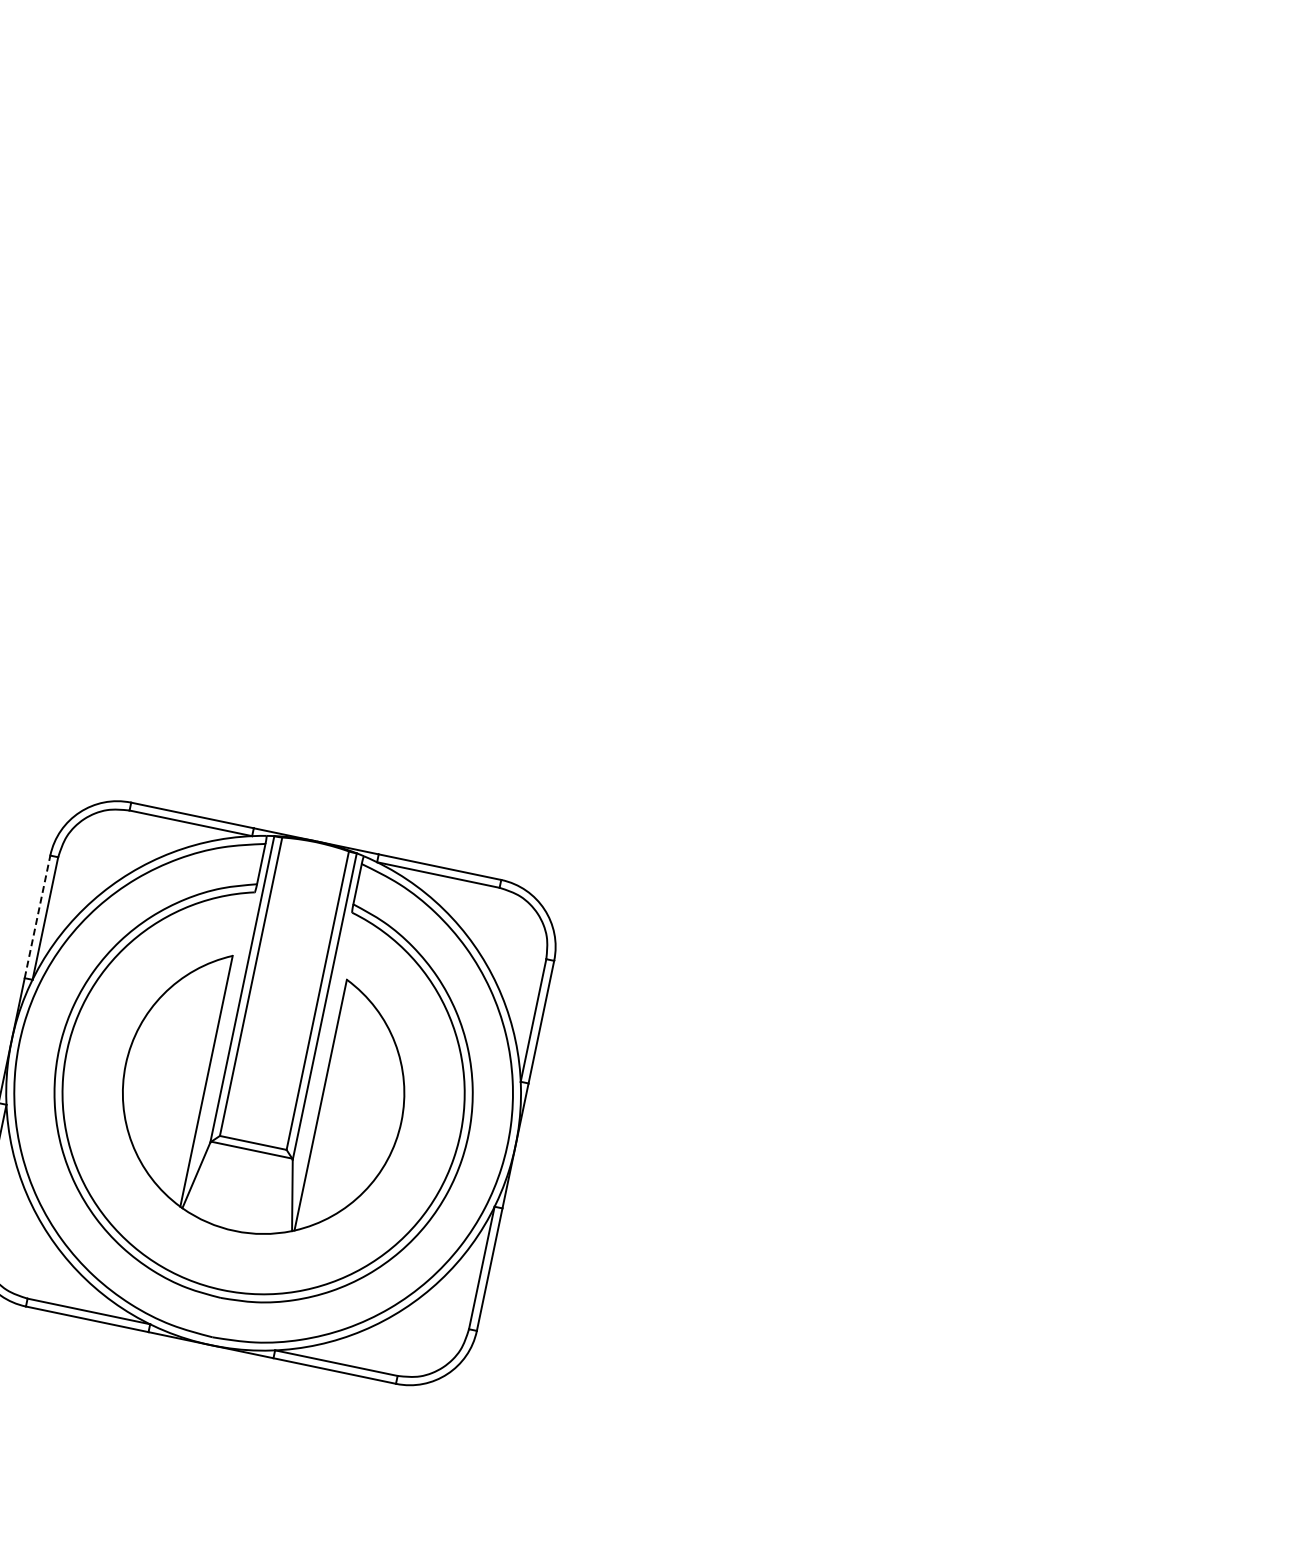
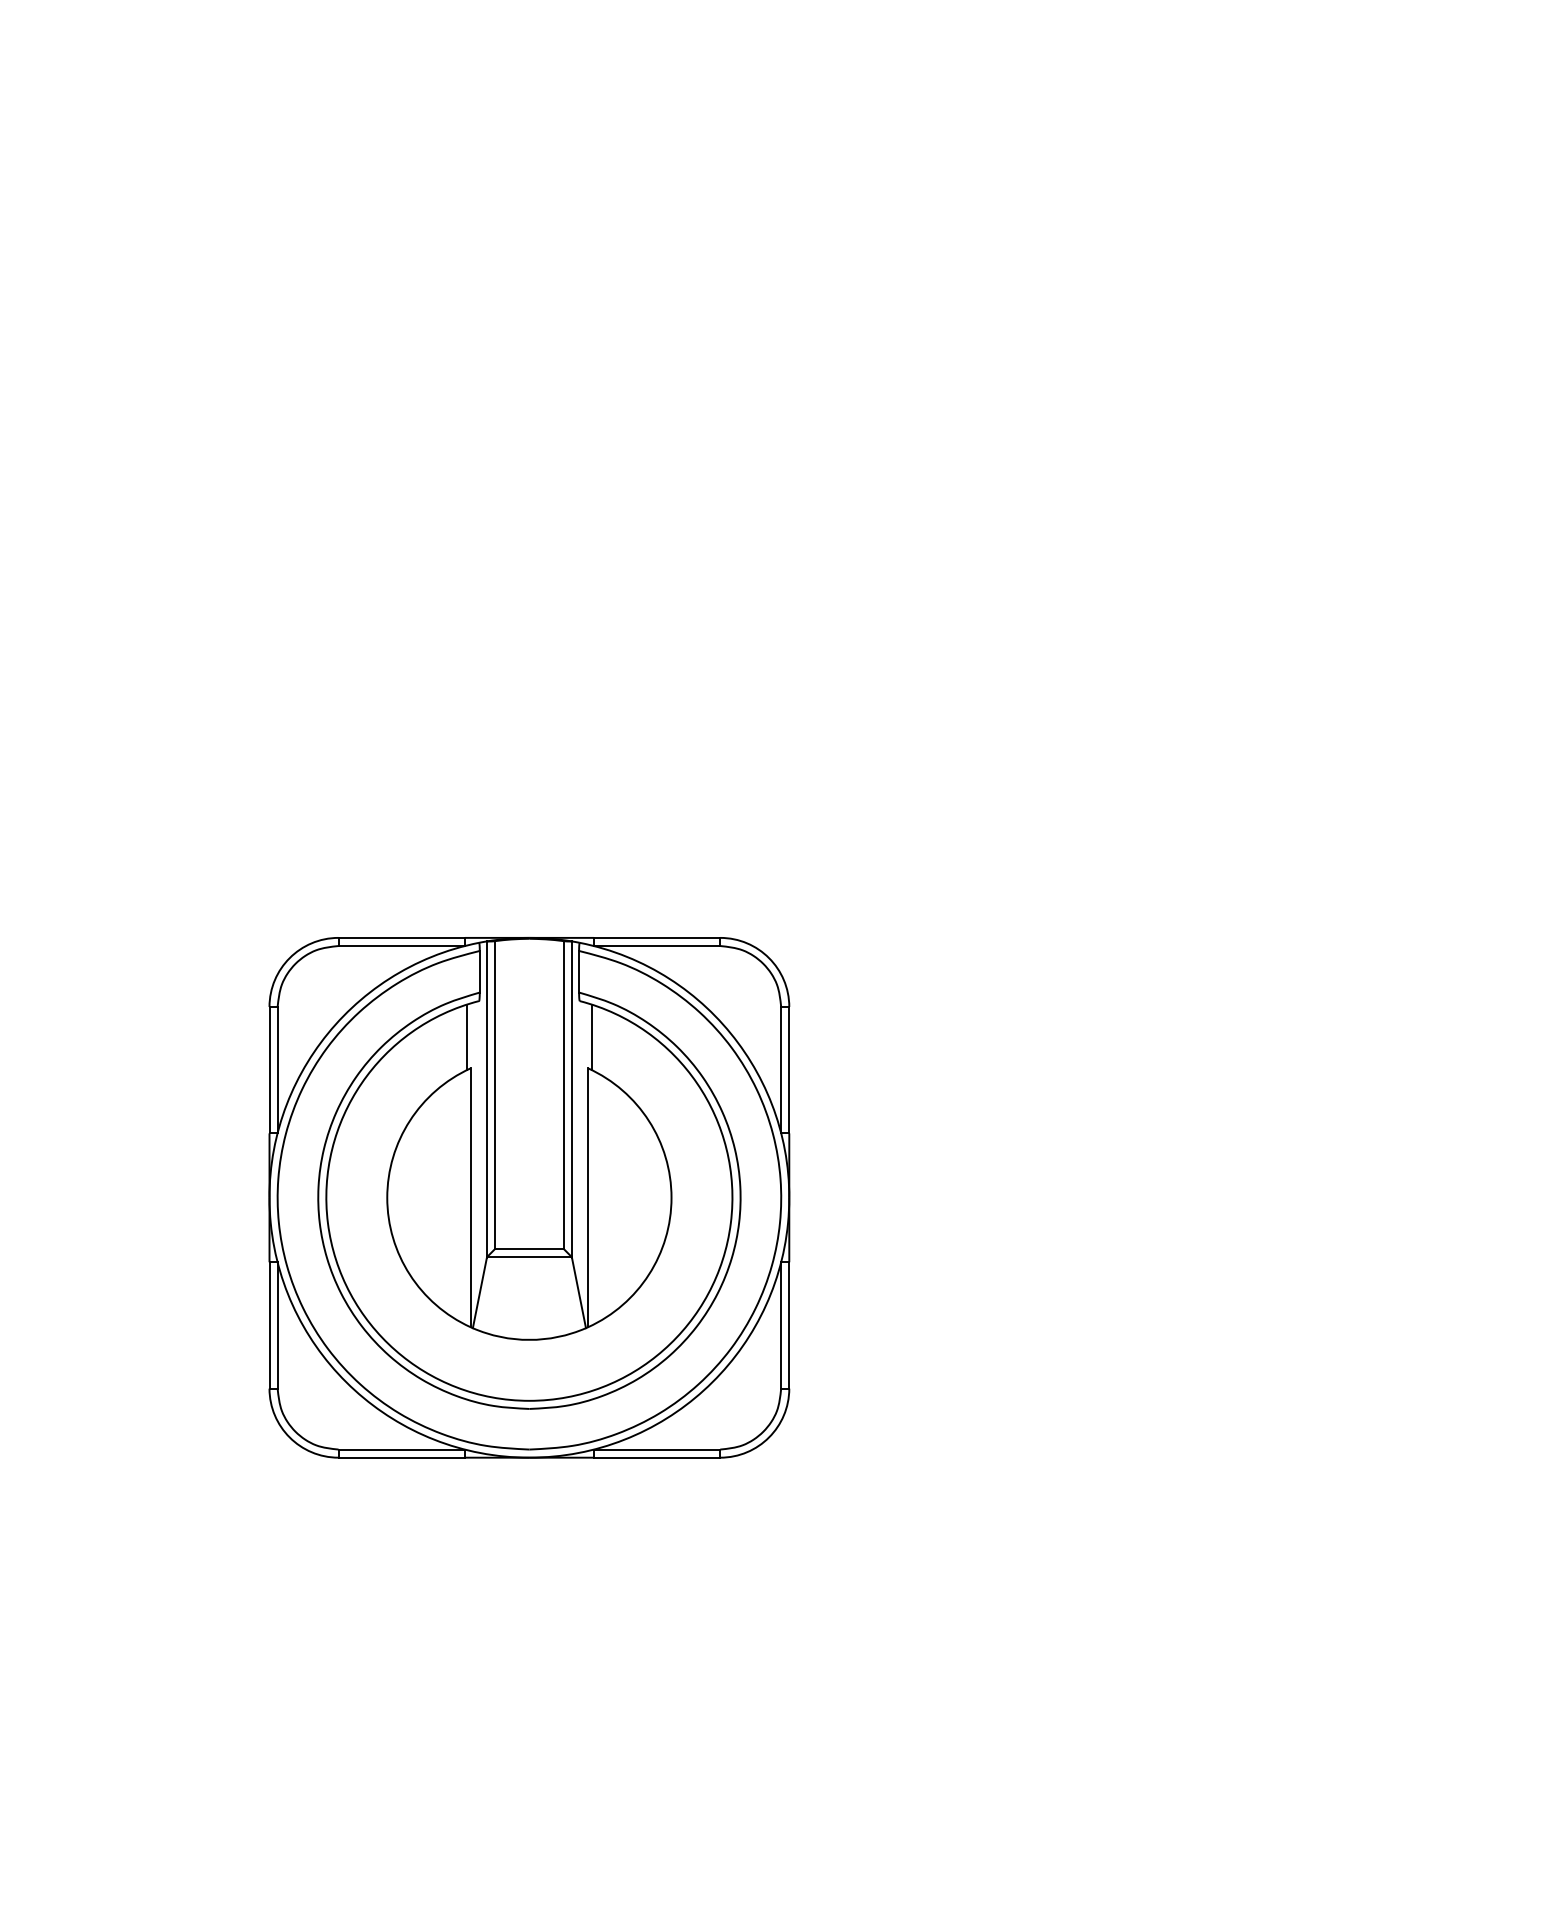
line: (37, 916) -> (269, 1069), dashed -> solid
line: (236, 925) -> (467, 1037), added
line: (356, 950) -> (591, 1037), added

